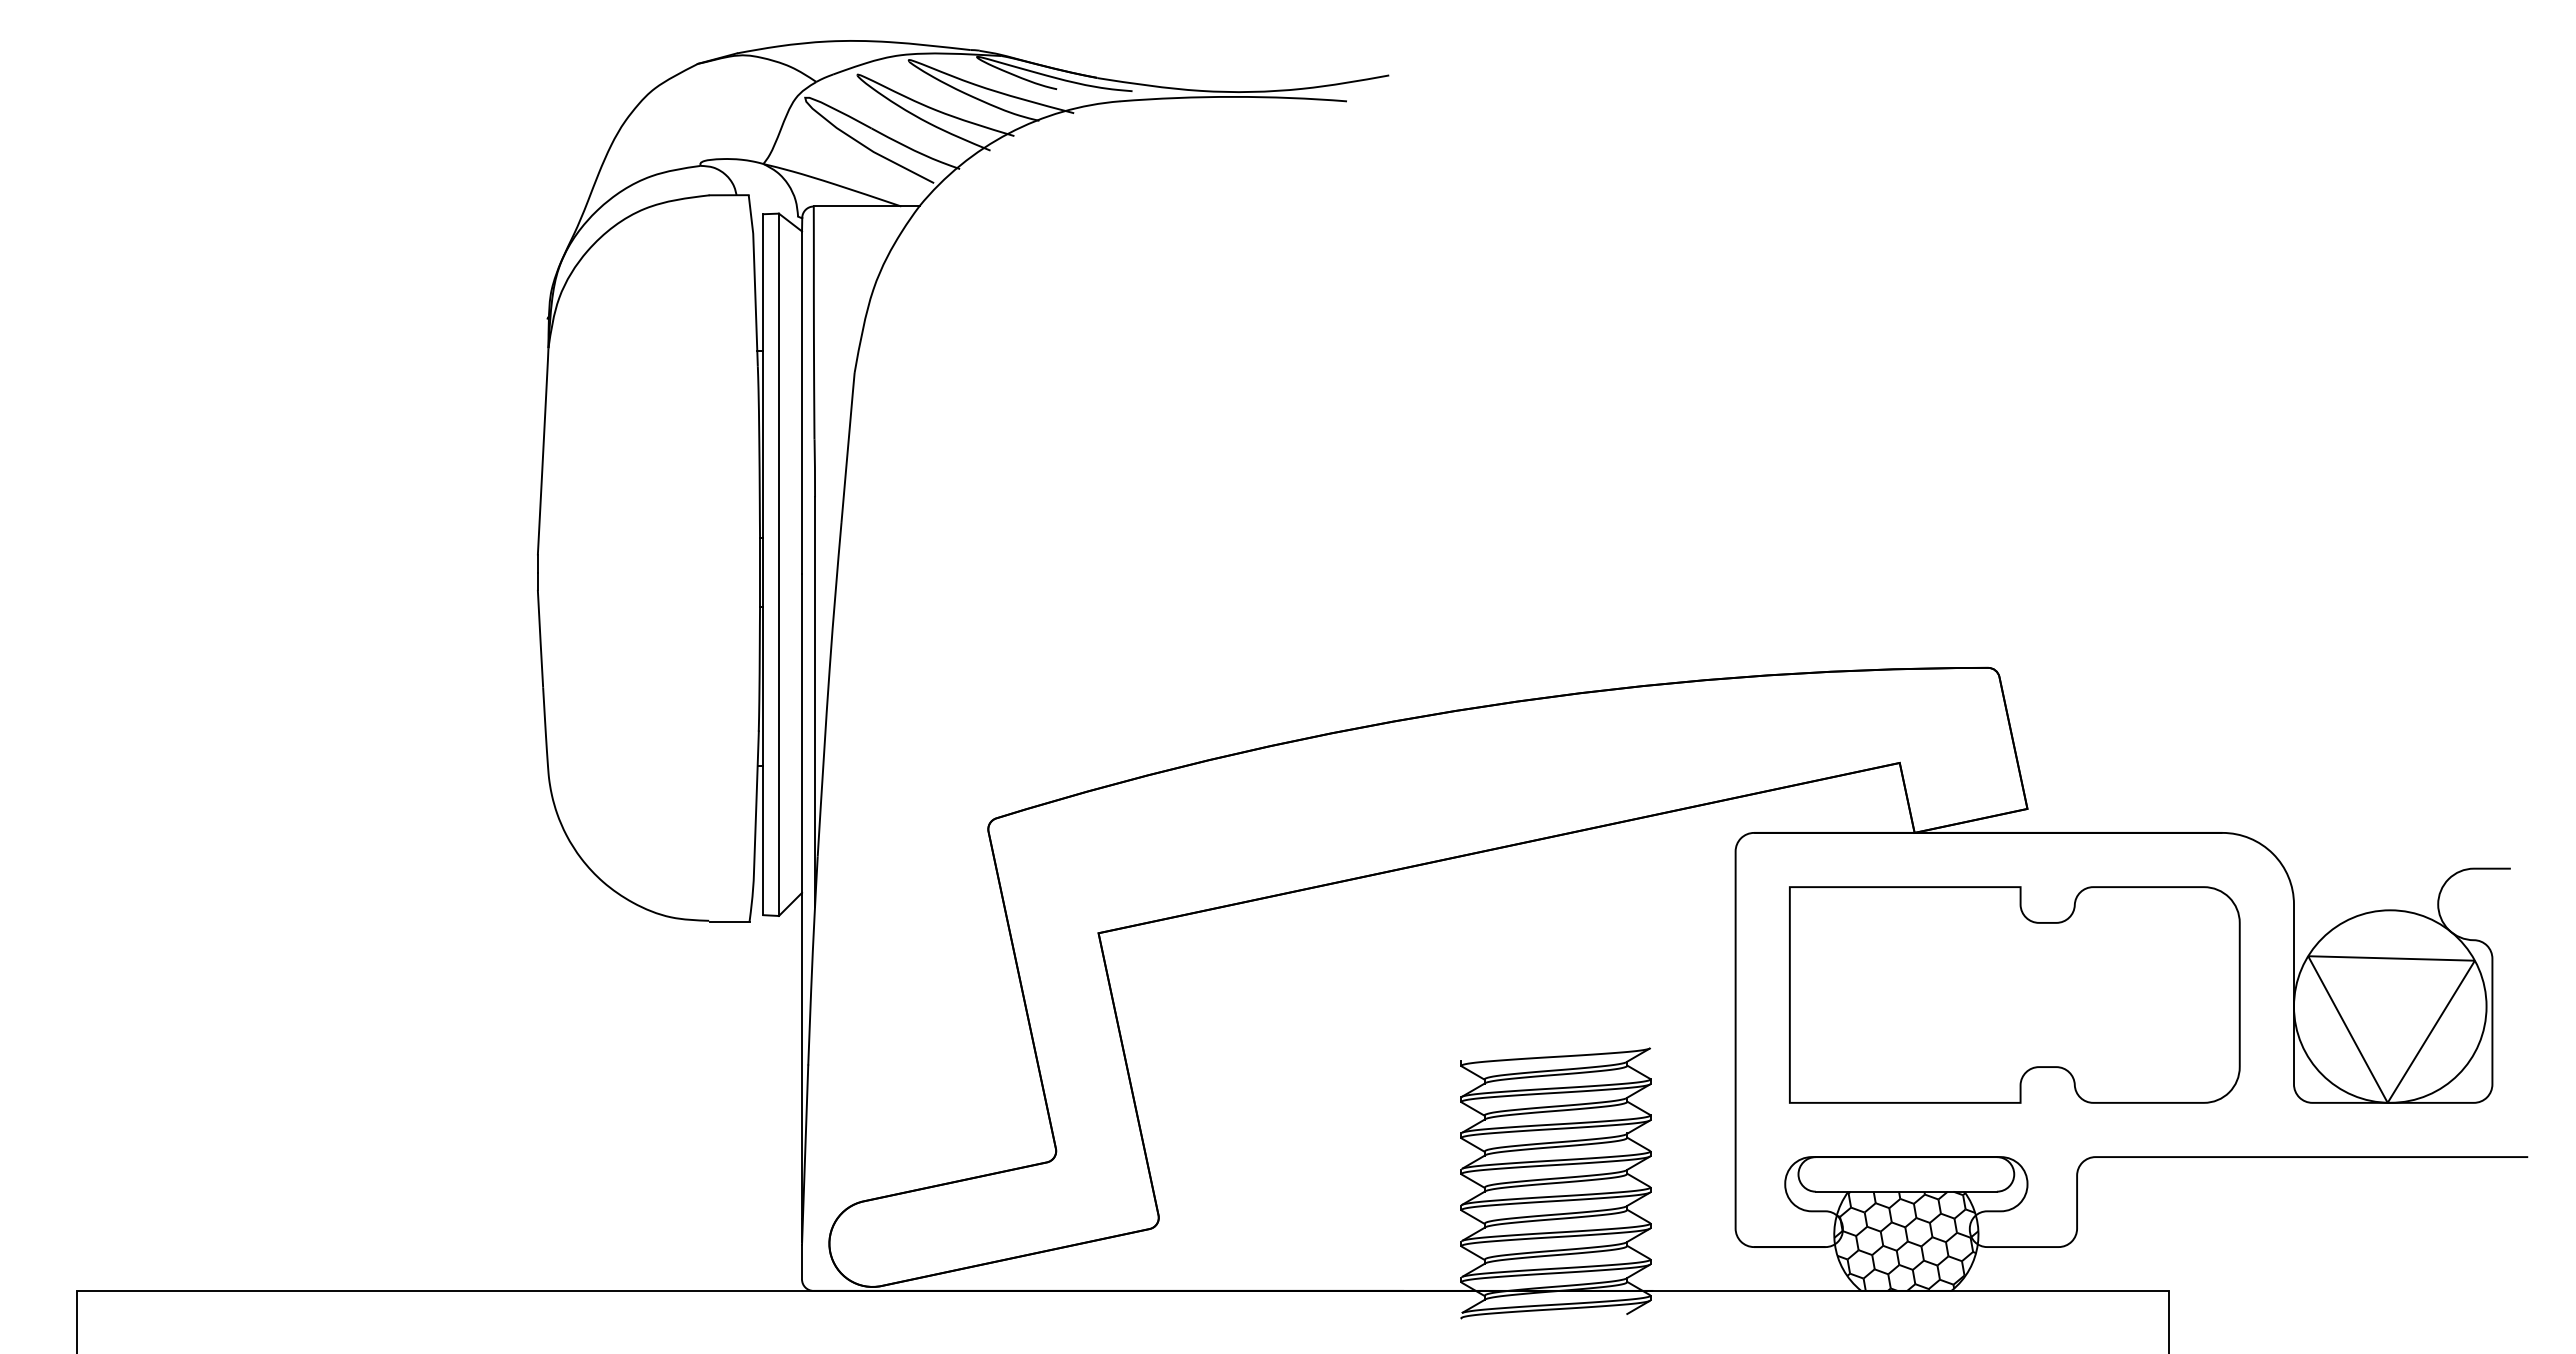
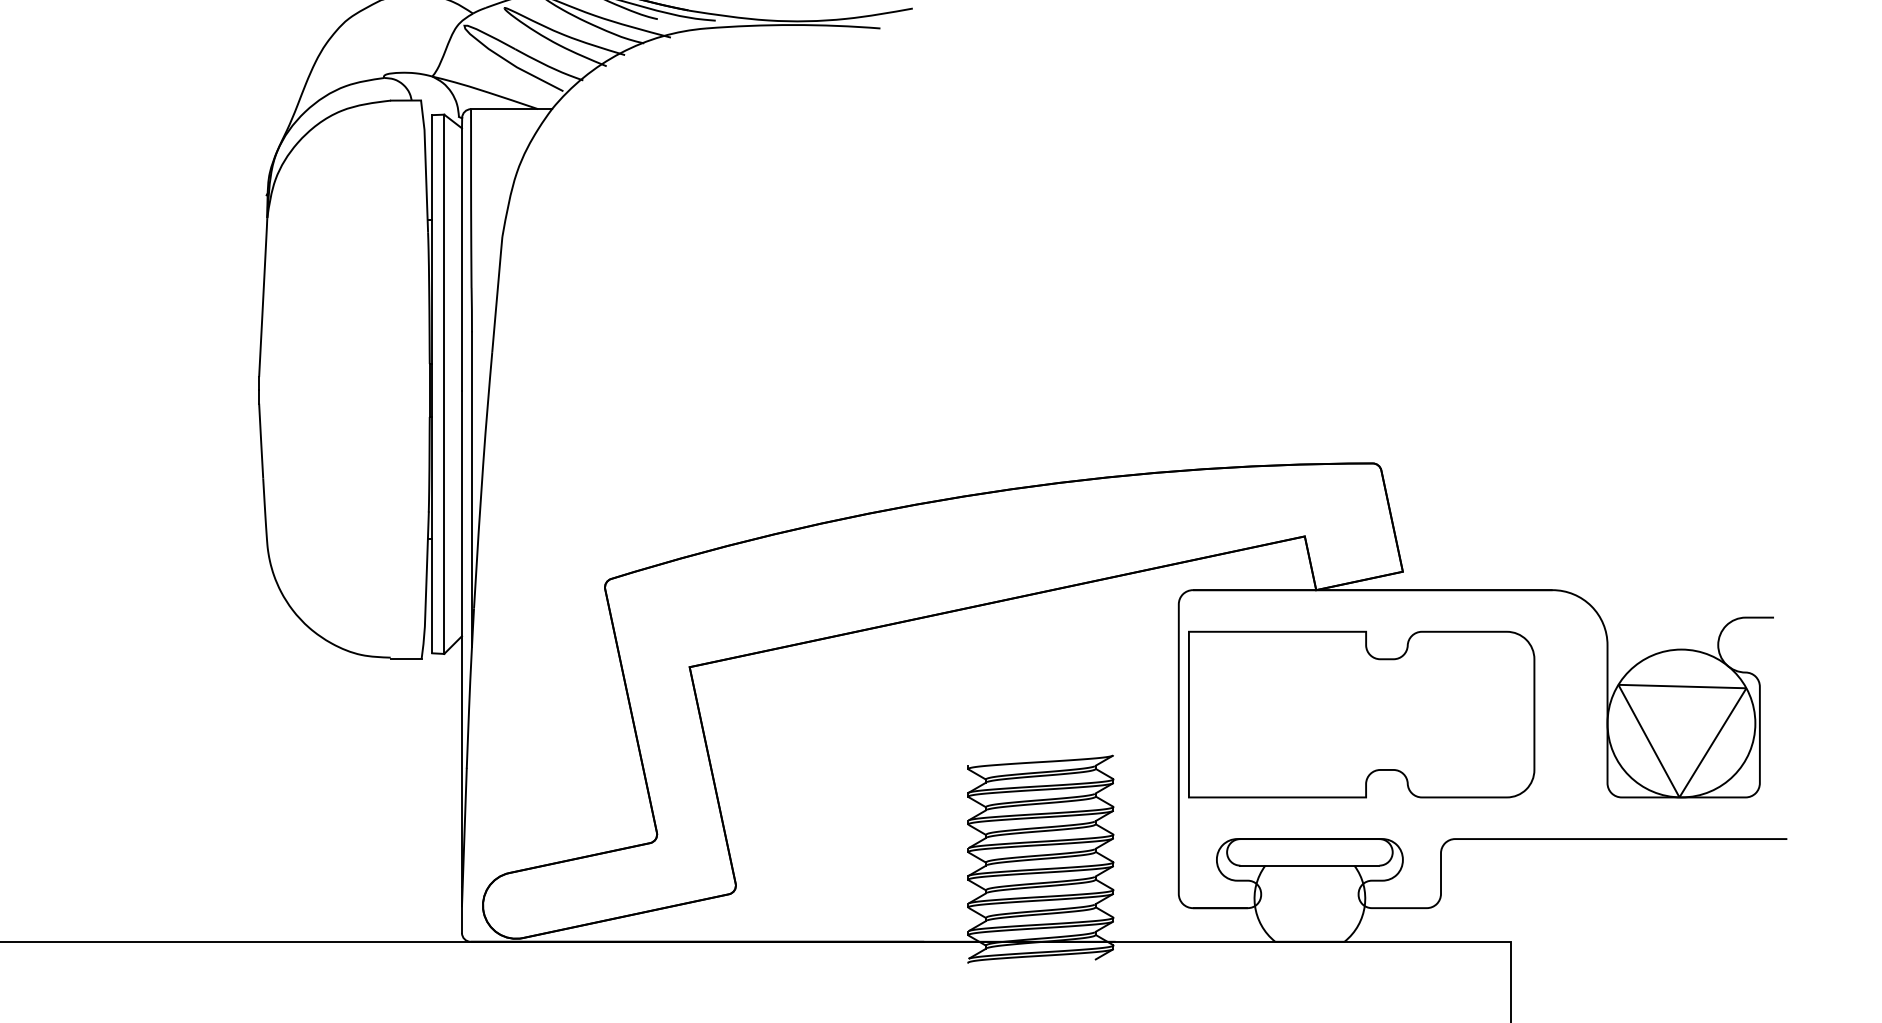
part: (2014, 994) -> (1361, 714), moved
hatch: (1906, 1240) -> (1310, 903), removed

